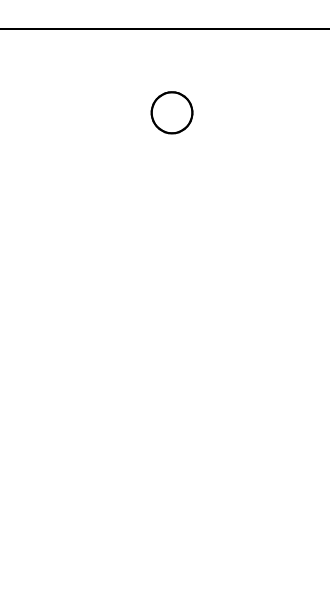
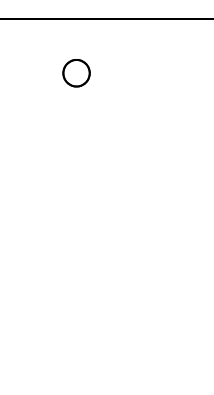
part: (171, 113) -> (76, 73), moved

